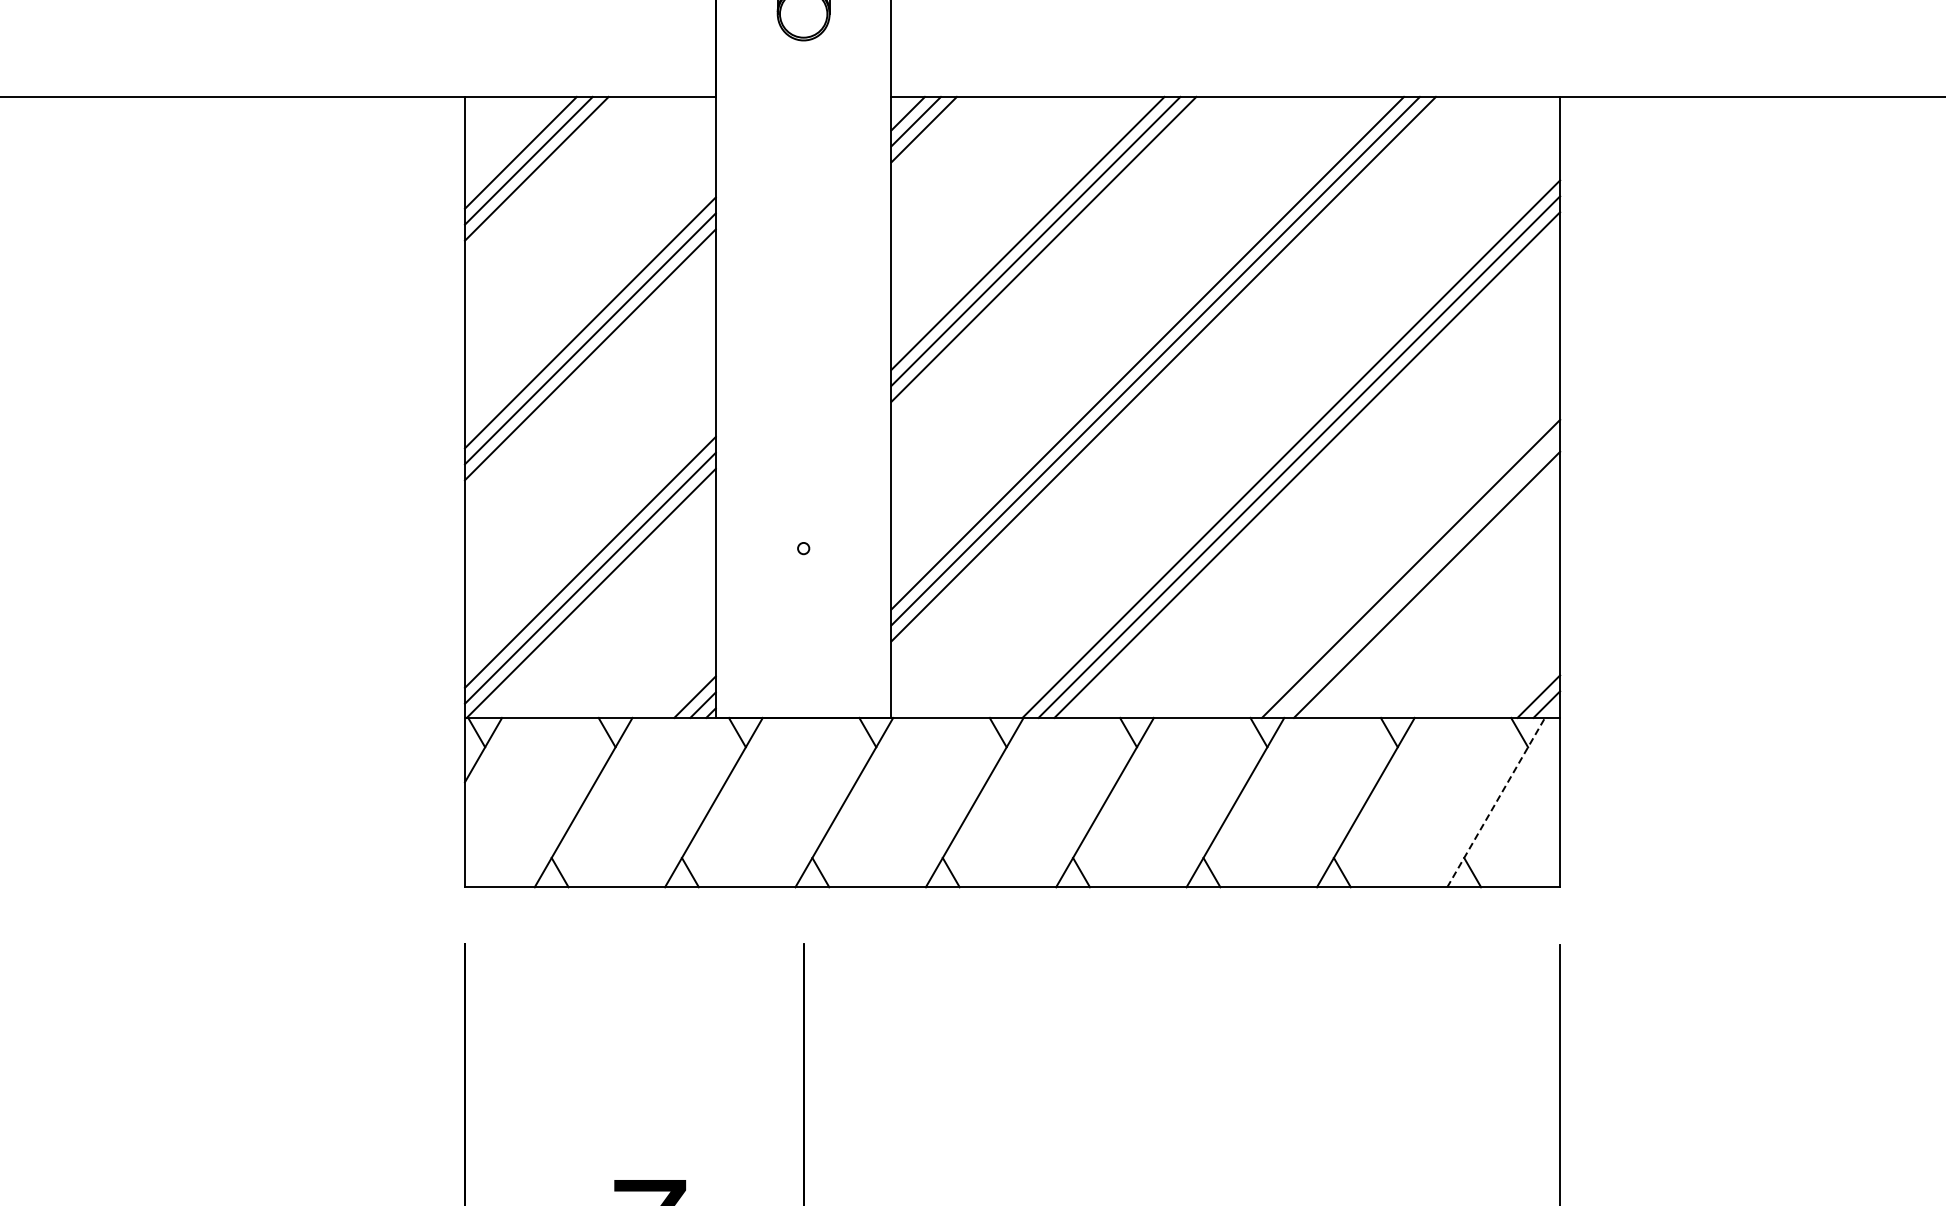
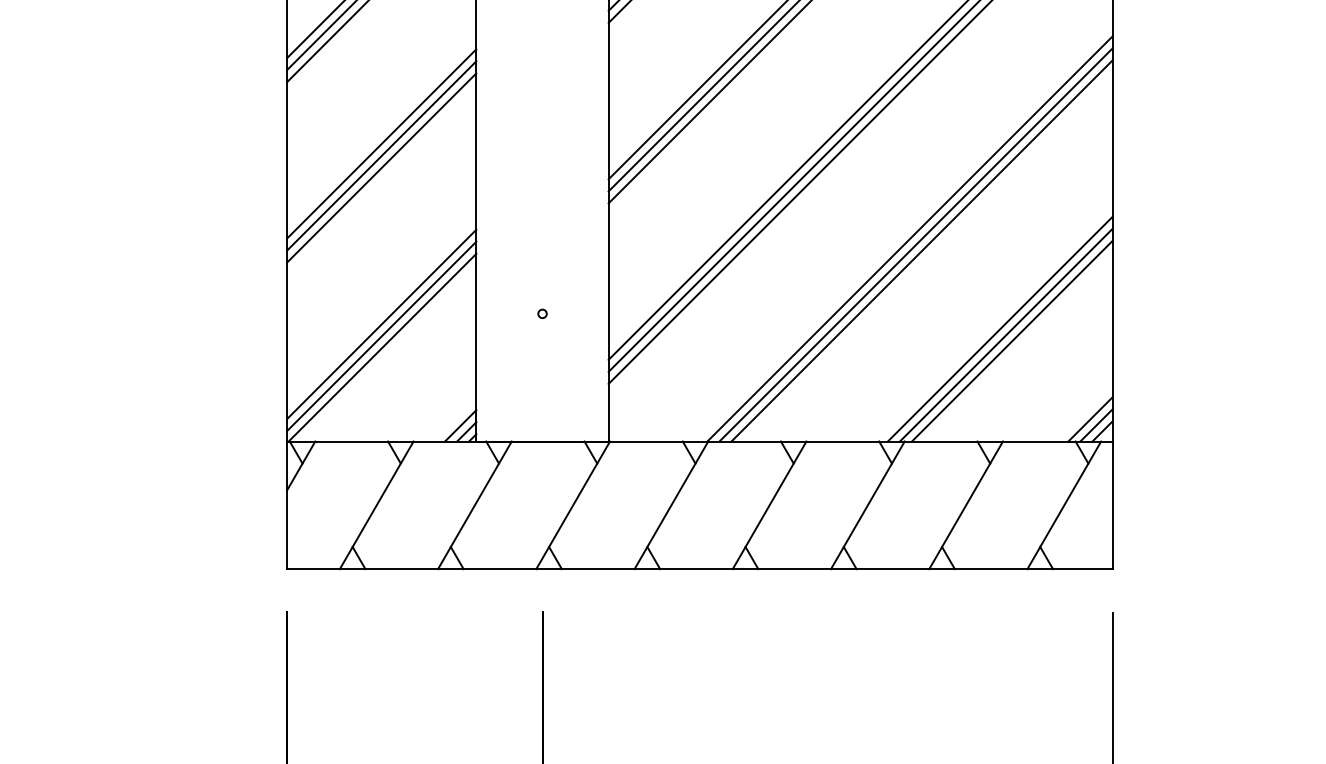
line: (1419, 576) -> (1006, 334), added
line: (1530, 688) -> (1090, 419), added
line: (1496, 802) -> (1064, 505), dashed -> solid

